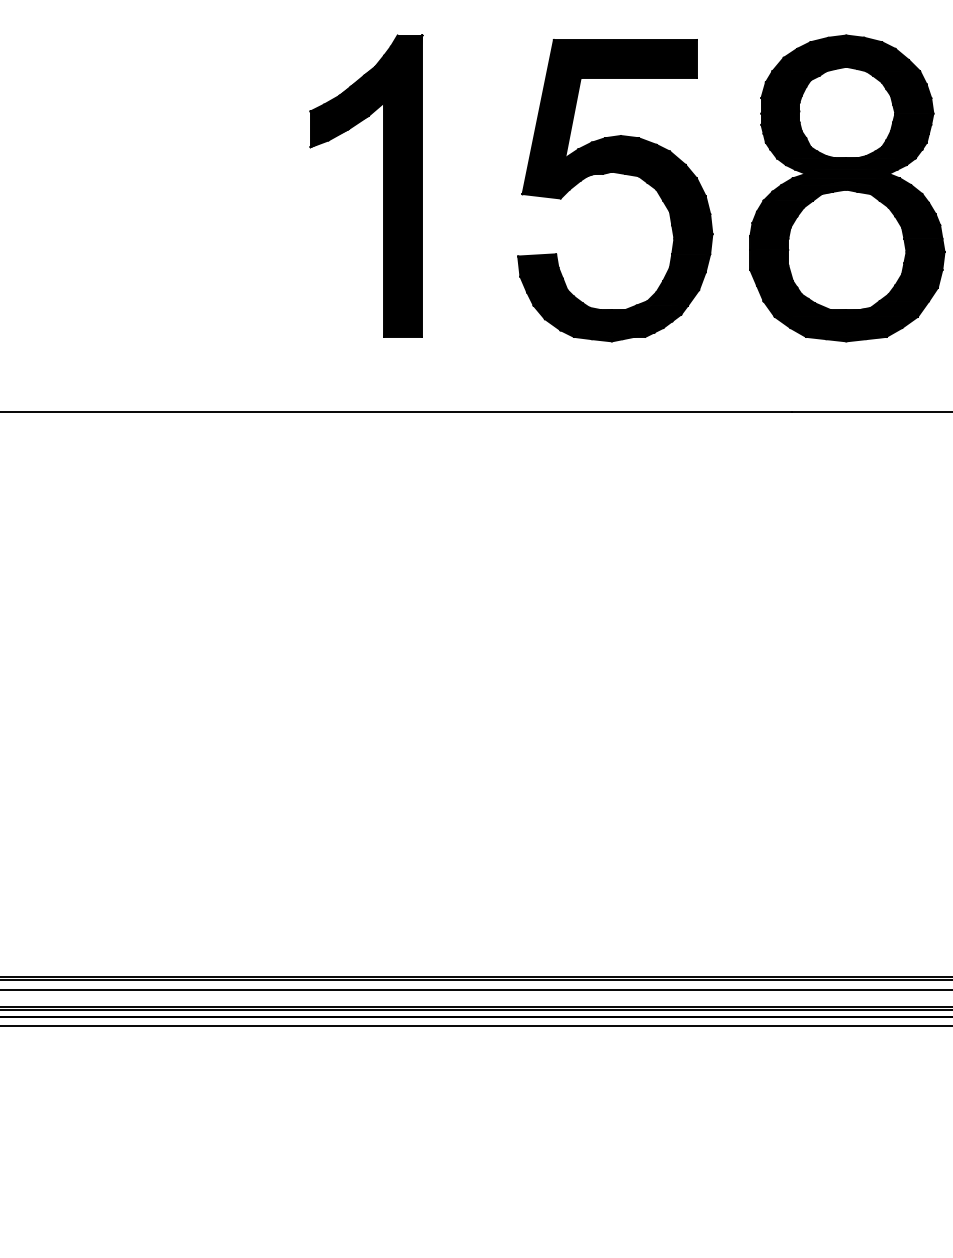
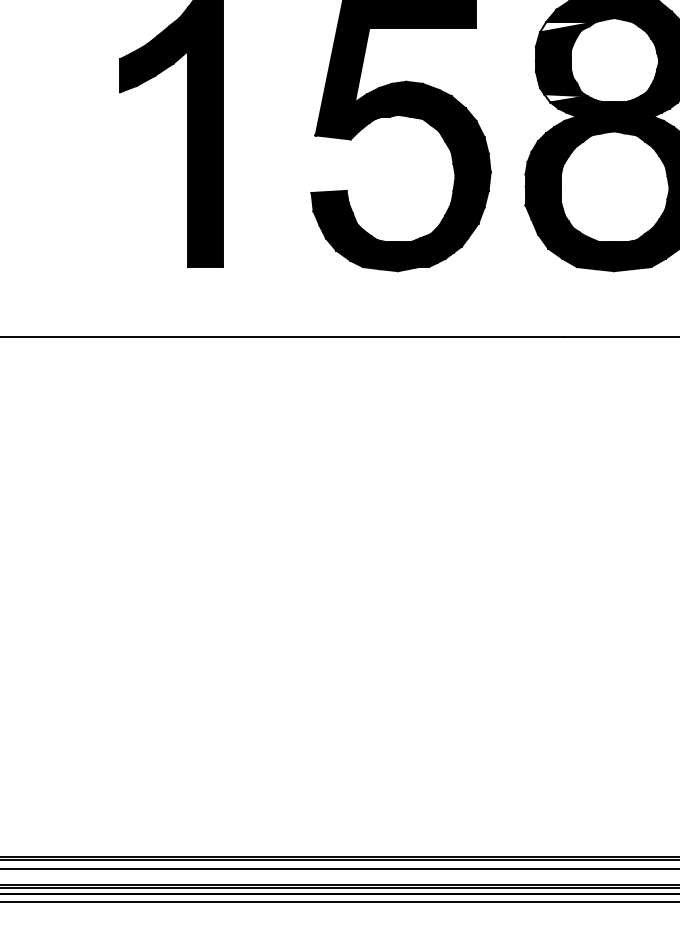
fill: (795, 76) -> (567, 26), removed
fill: (793, 153) -> (565, 97), removed

